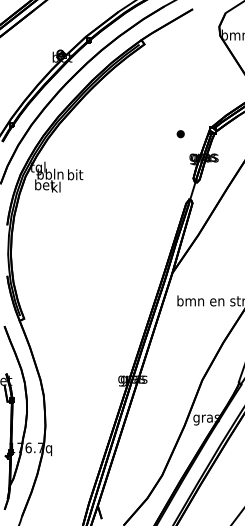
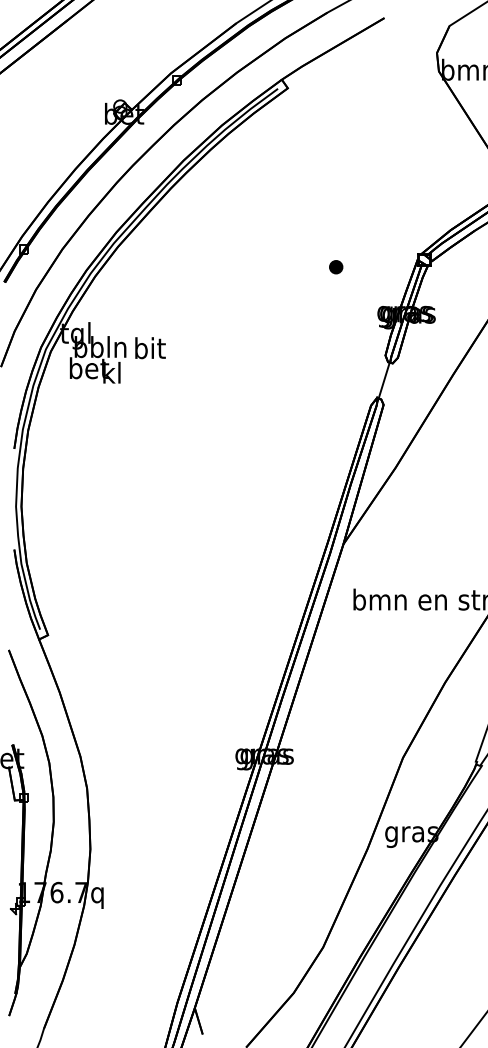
part: (180, 134) -> (335, 267), moved

